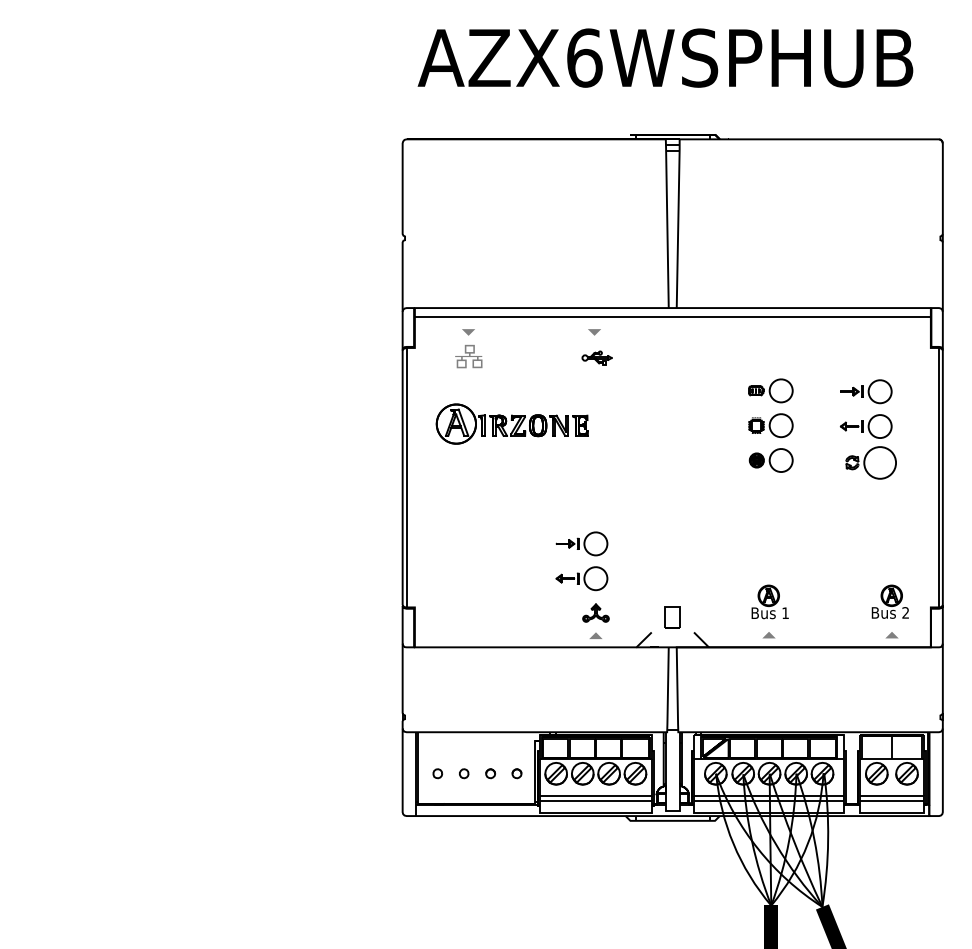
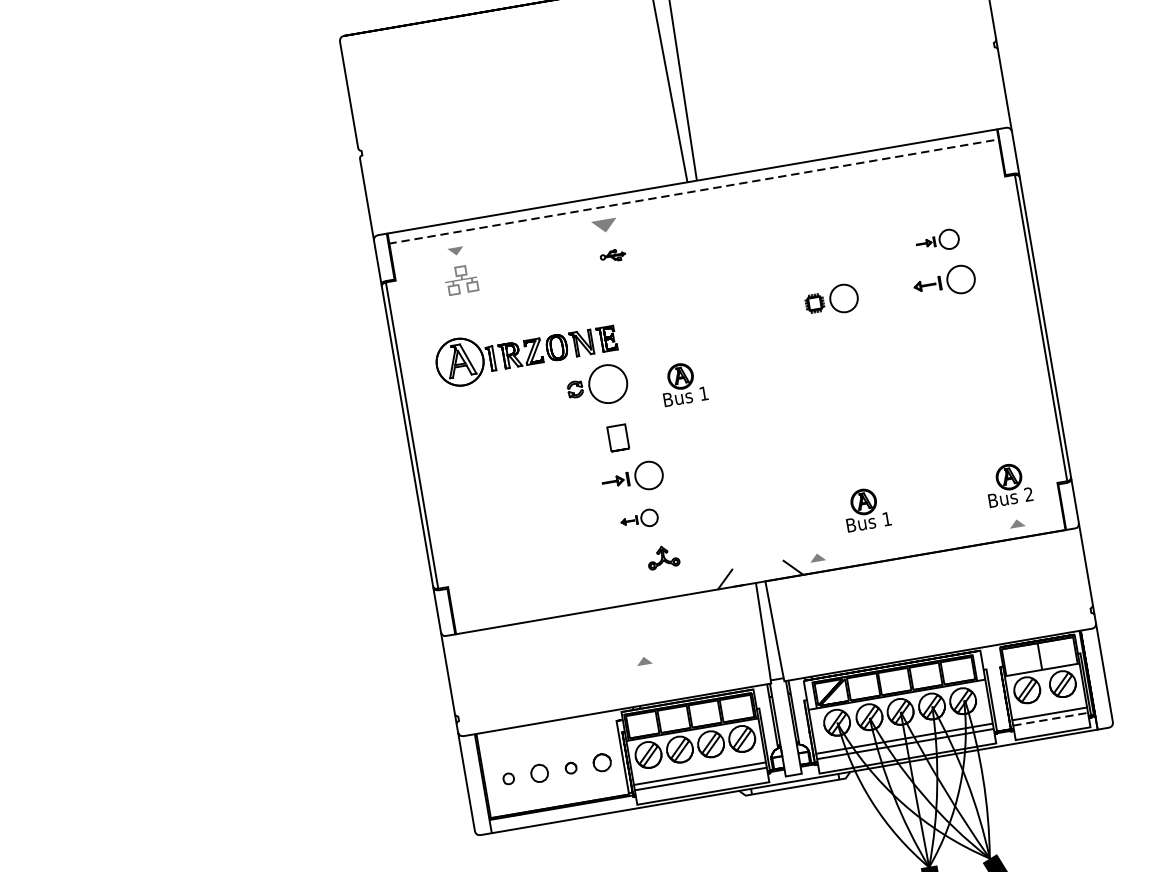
line: (672, 316) -> (693, 191), solid -> dashed
part: (594, 332) -> (604, 226), size x1.6
part: (596, 357) -> (612, 255), size x0.7
part: (770, 390) -> (824, 259), removed
part: (866, 391) -> (937, 240), size x0.7
part: (770, 460) -> (838, 341), removed
part: (870, 462) -> (596, 385), moved
part: (636, 472) -> (682, 383), added
part: (581, 578) -> (639, 519), size x0.6
part: (672, 617) -> (617, 437), moved
part: (595, 635) -> (643, 660), moved
part: (769, 635) -> (818, 557), moved
part: (464, 773) -> (540, 773), size x1.6
part: (516, 773) -> (601, 762), size x1.6
line: (892, 800) -> (1051, 718), solid -> dashed

